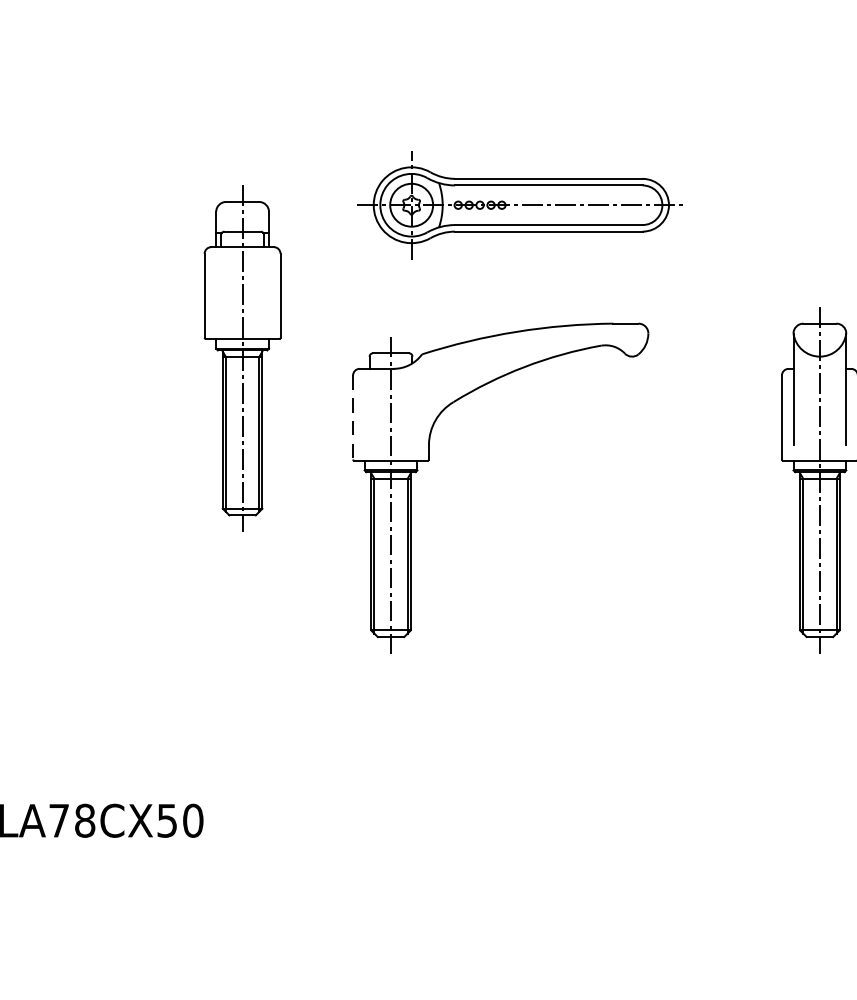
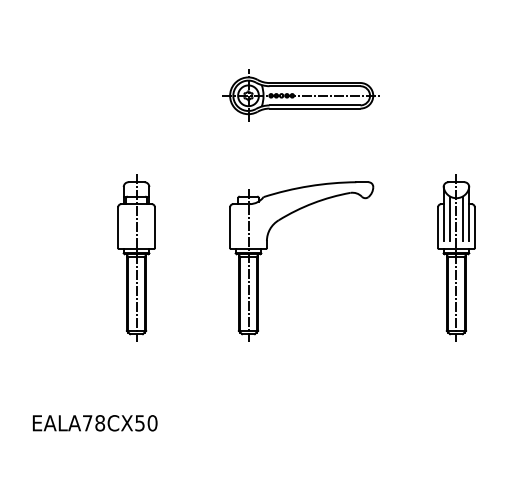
part: (518, 204) -> (300, 95), moved
part: (242, 357) -> (136, 257), moved
line: (807, 398) -> (450, 218), added
line: (832, 398) -> (462, 218), added
line: (353, 419) -> (230, 228), dashed -> solid

